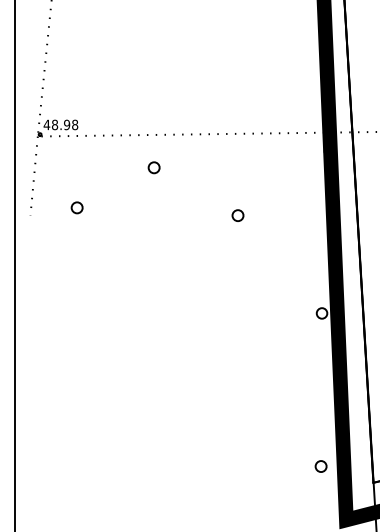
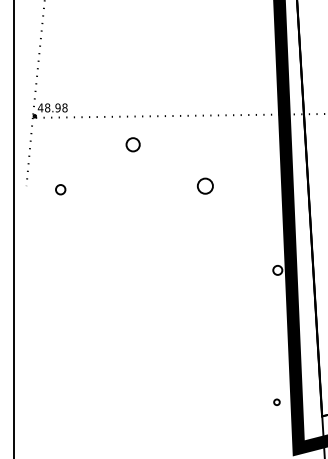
circle: (153, 167) -> (132, 144), size x1.4
circle: (76, 207) -> (60, 189), moved
circle: (237, 215) -> (204, 185), size x1.6
circle: (320, 466) -> (276, 402), size x0.6

